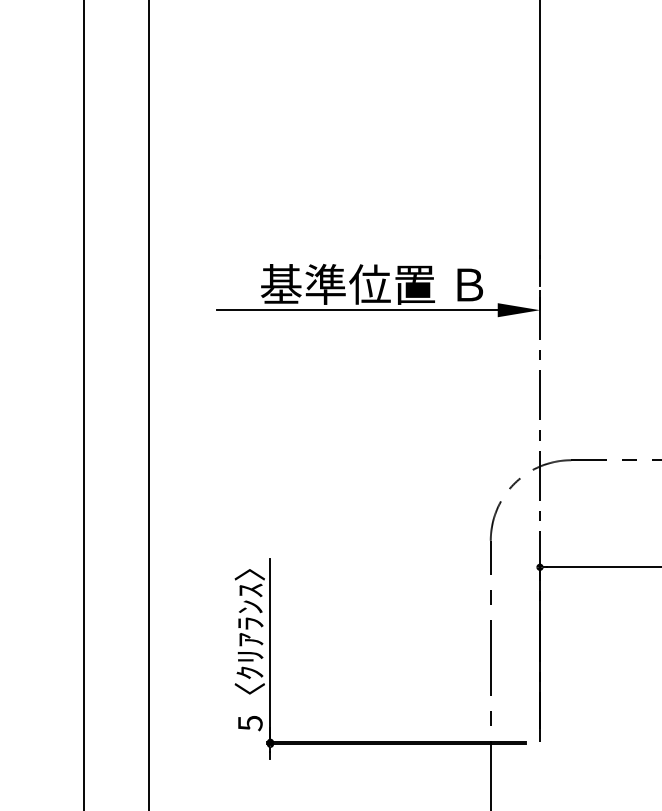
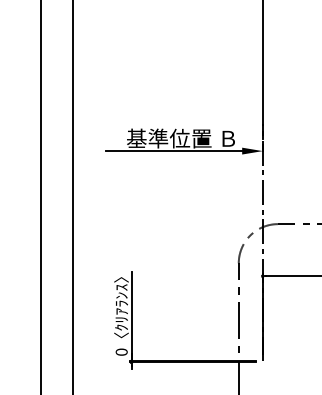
text: (249, 721) -> (121, 351), 5 -> 0

